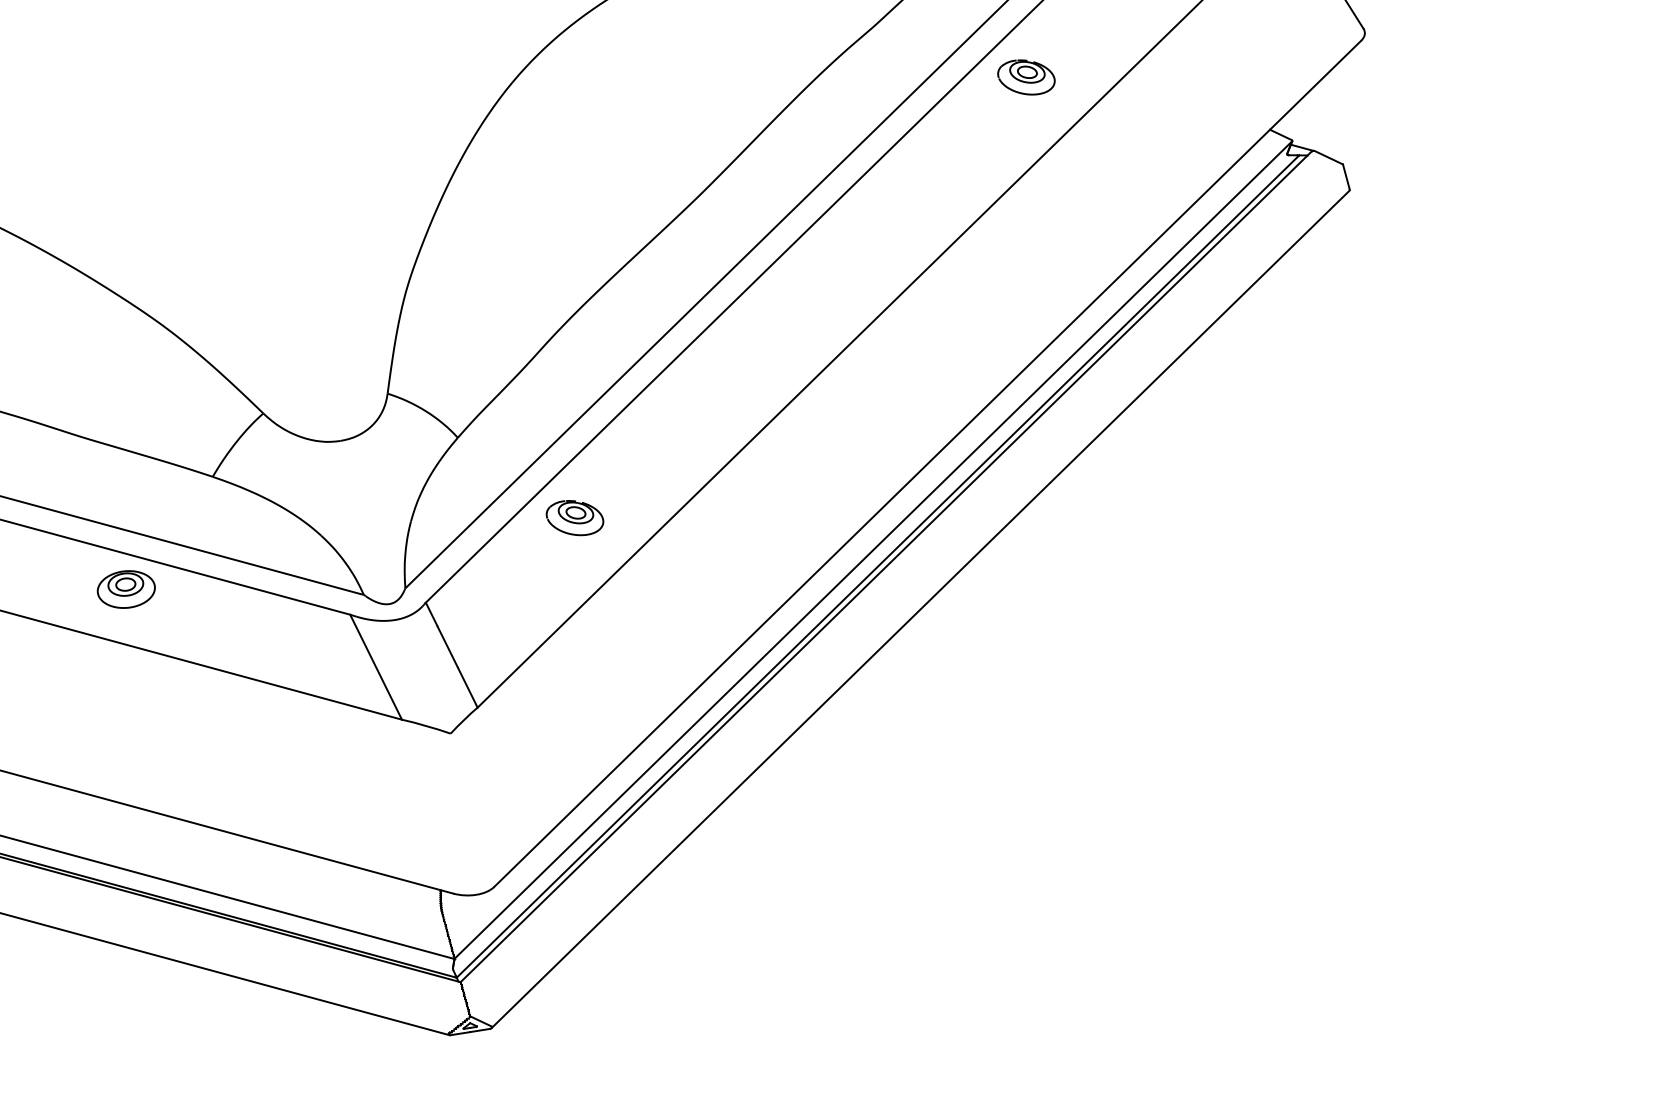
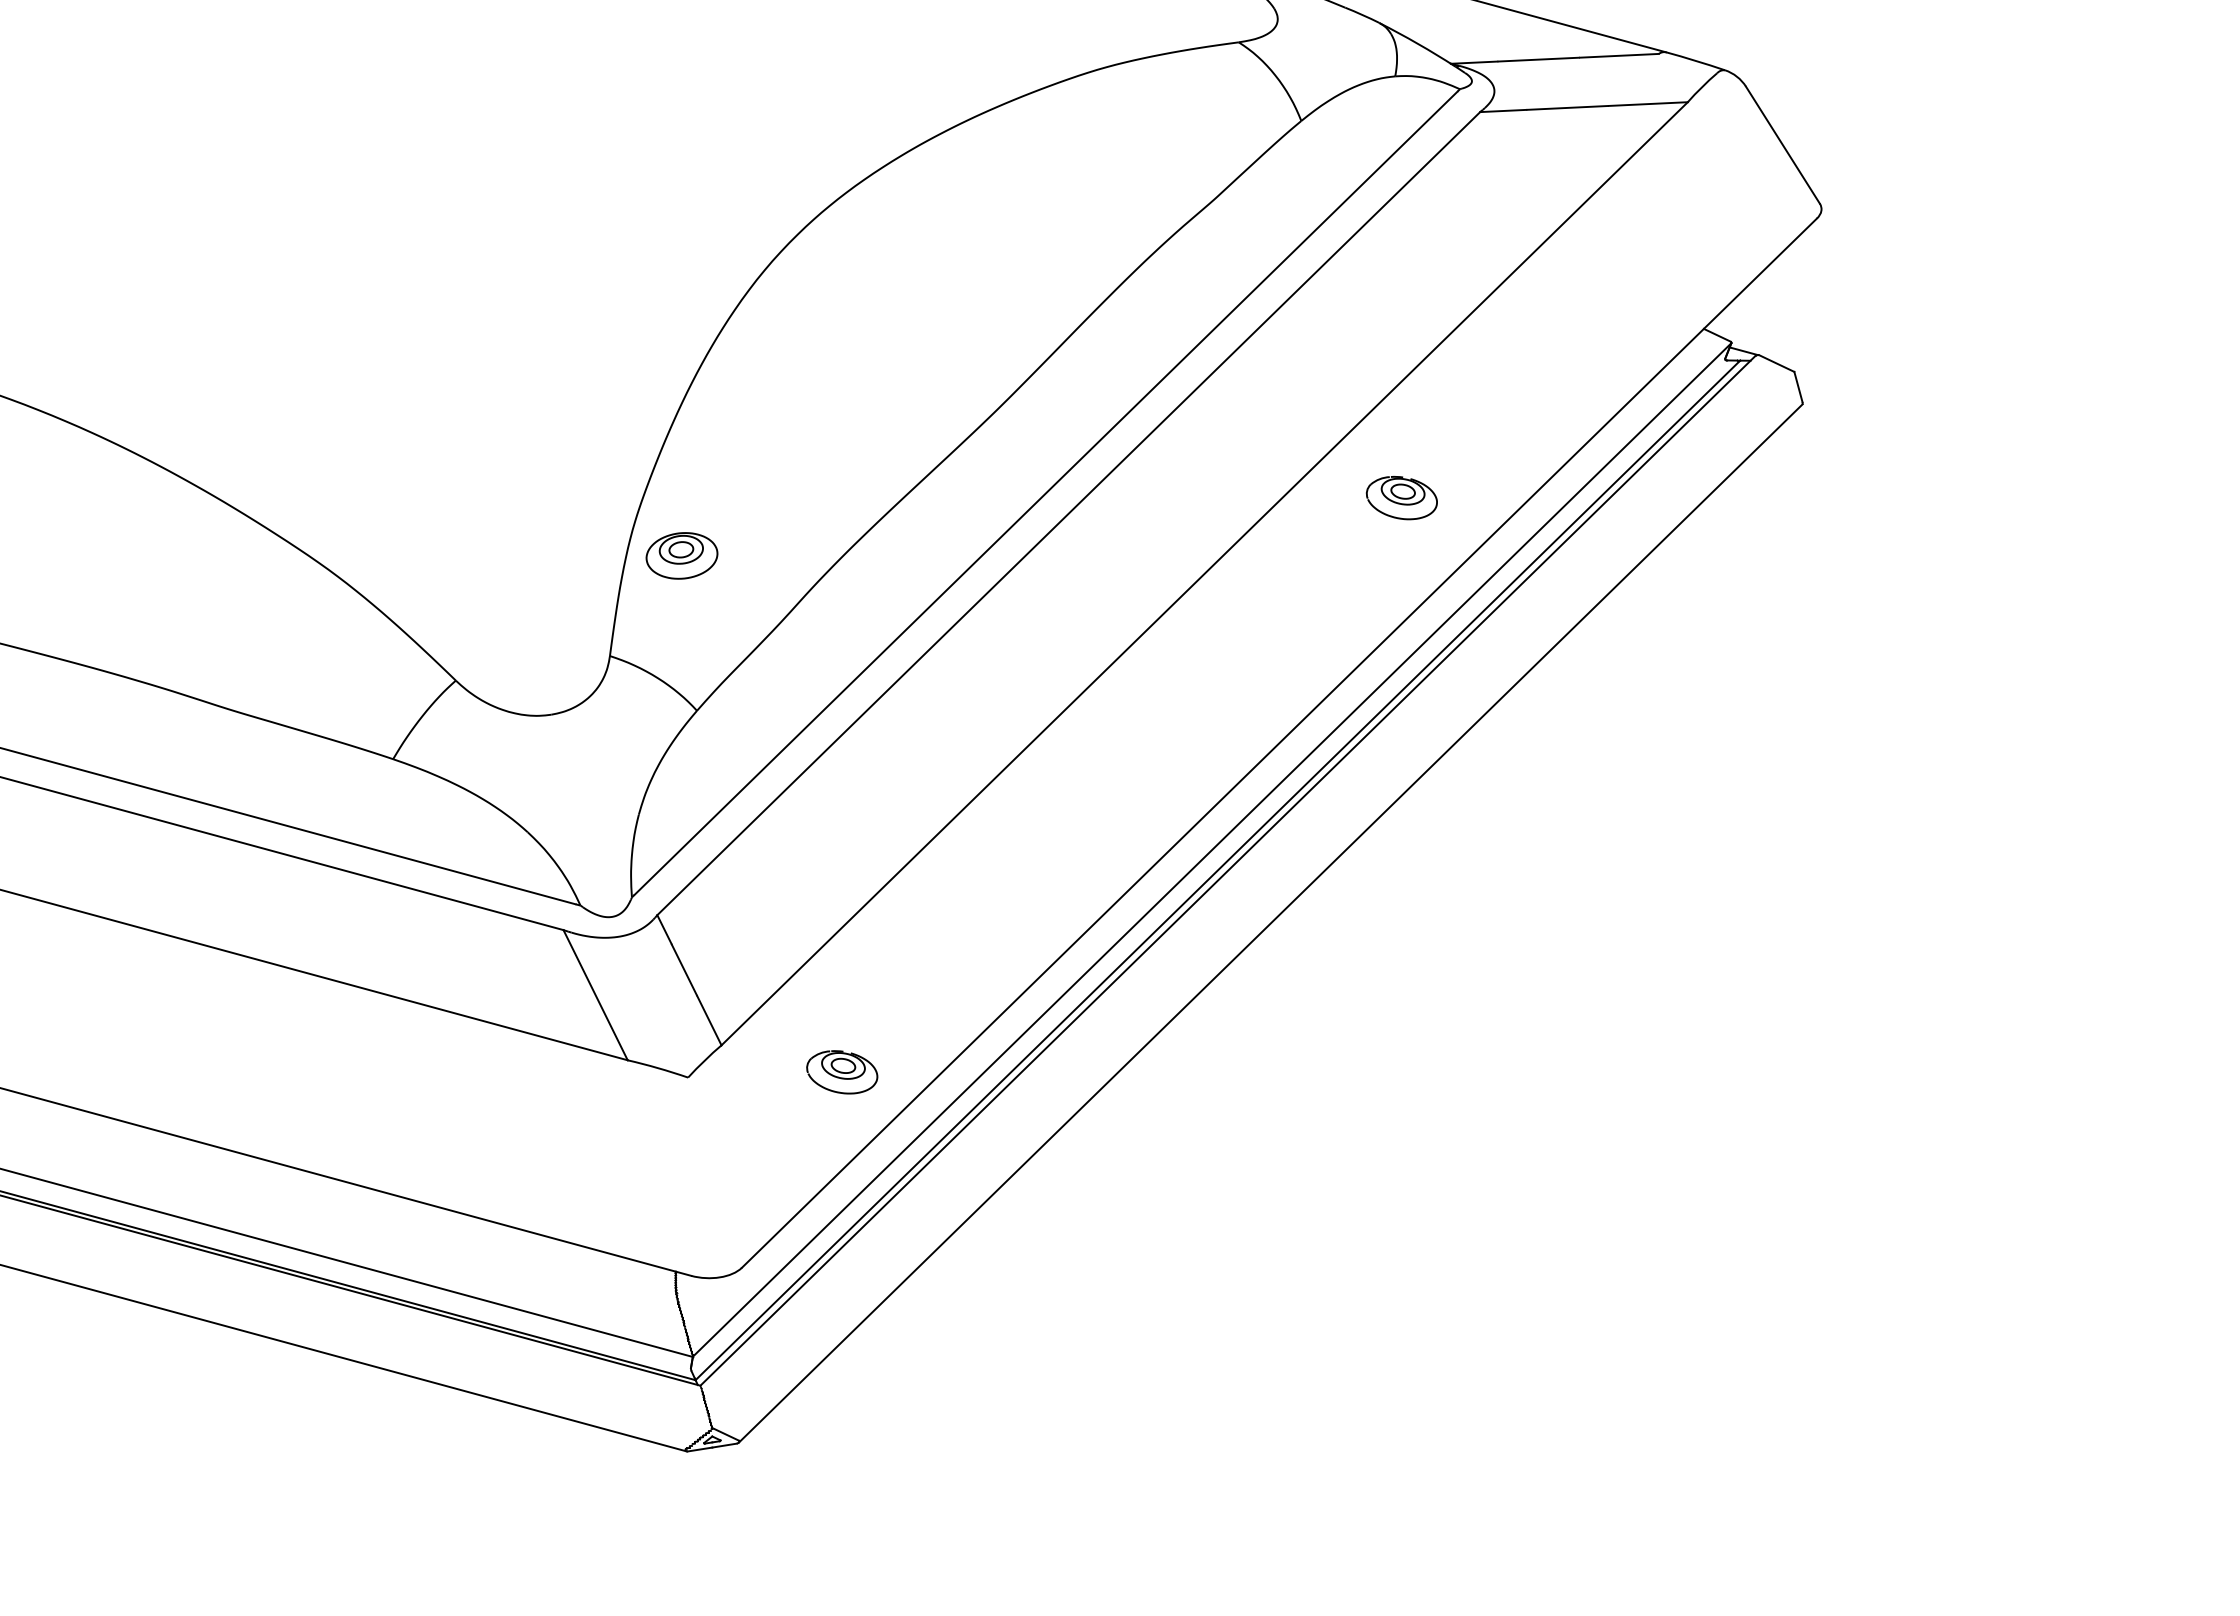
part: (1026, 77) -> (1401, 498), moved
part: (575, 518) -> (842, 1072), moved
part: (125, 589) -> (681, 555), moved

